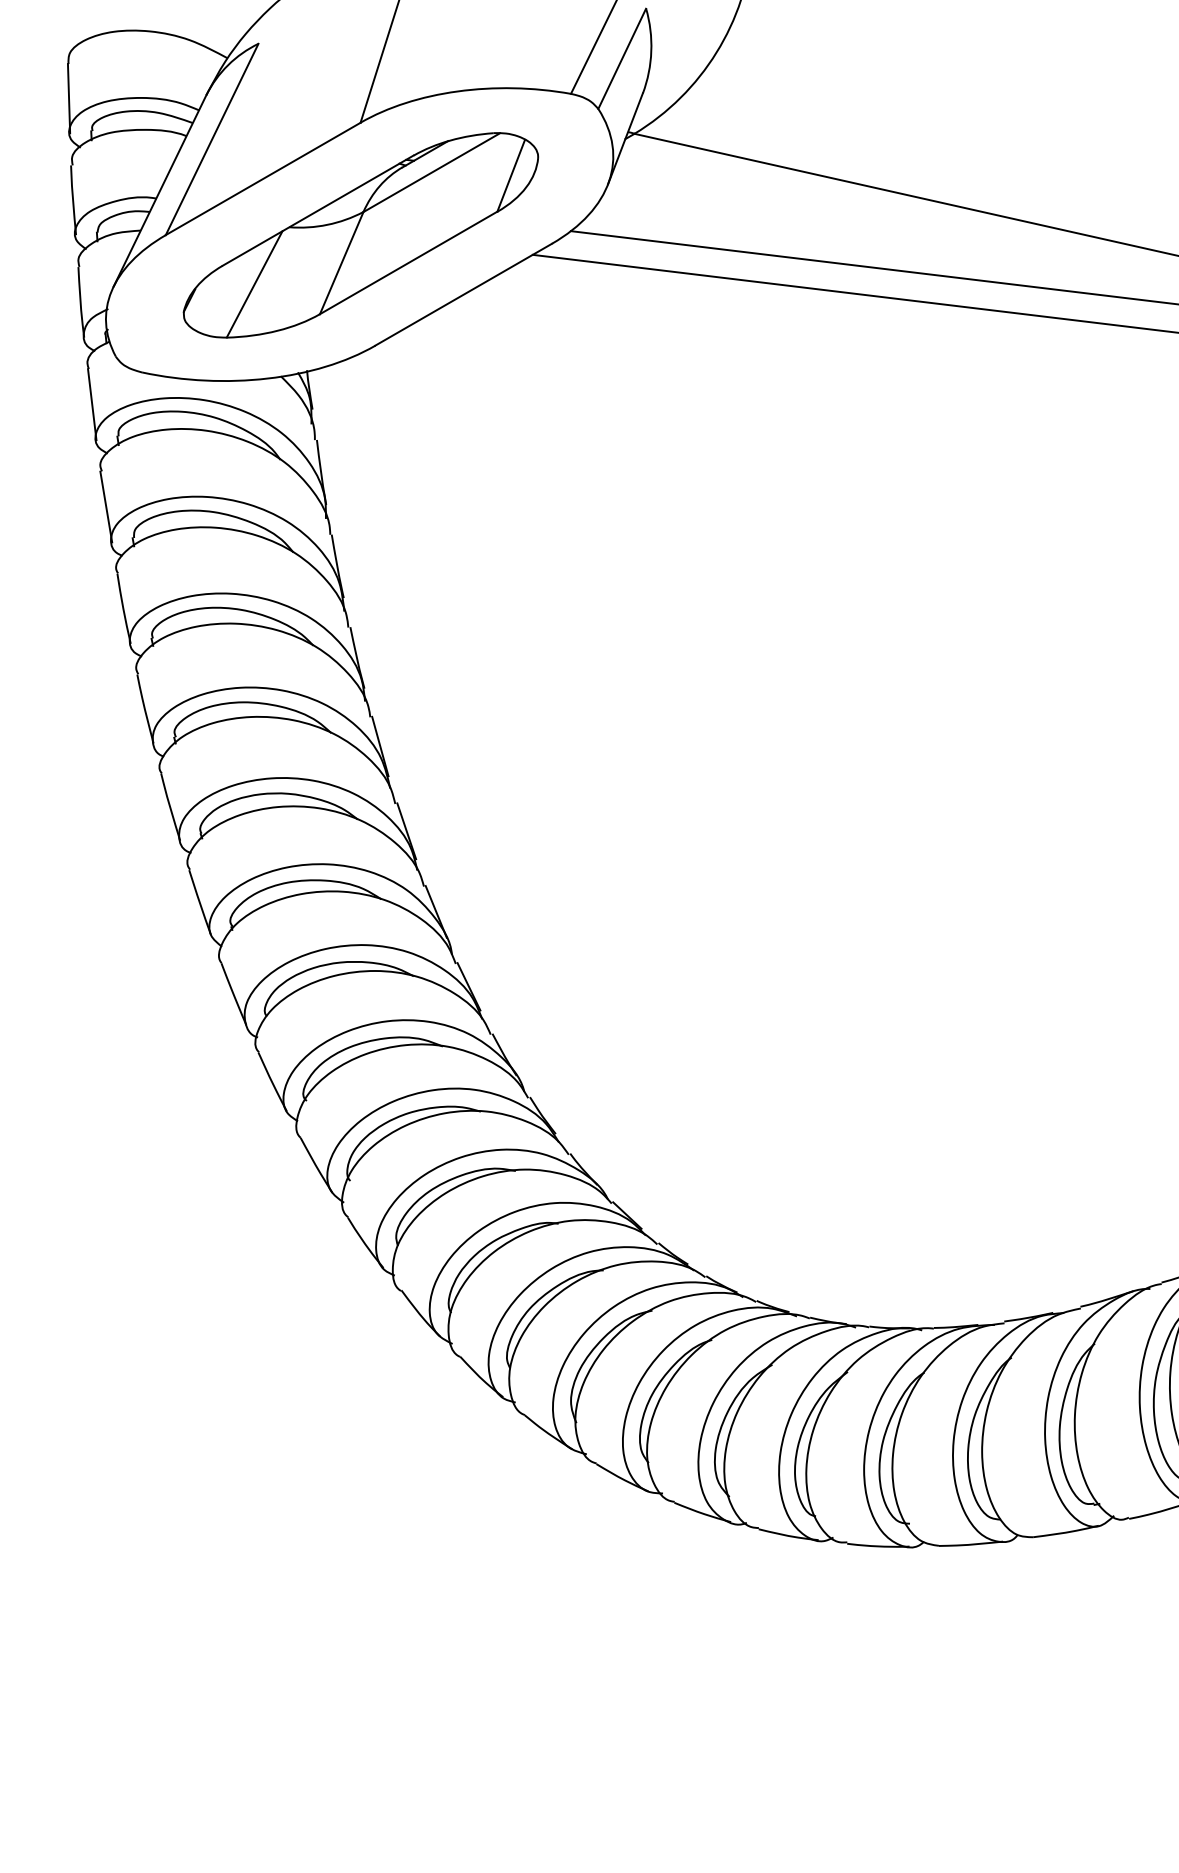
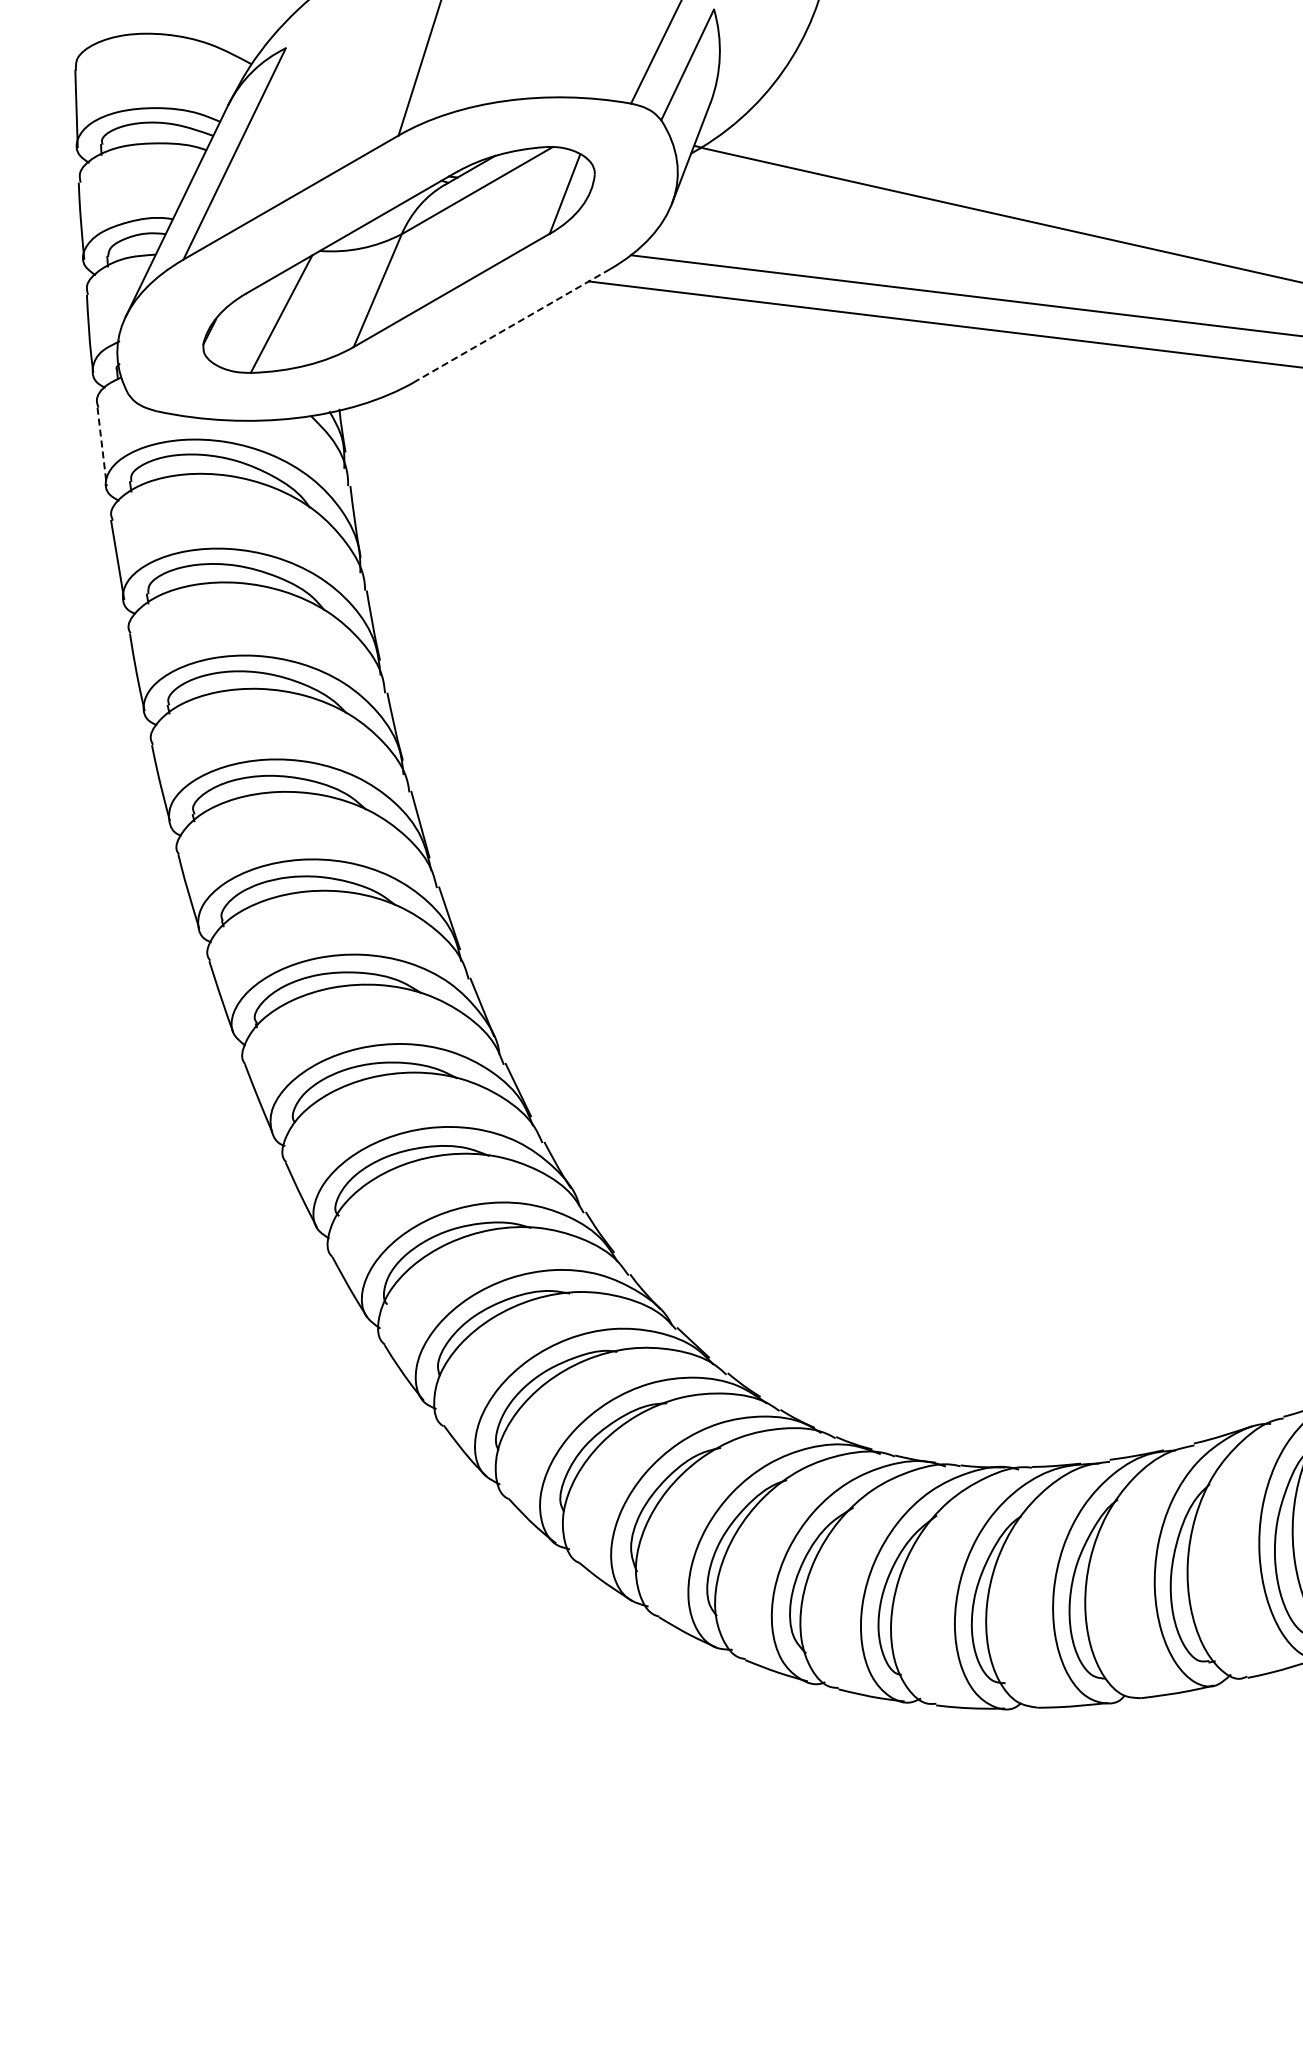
line: (463, 294) -> (512, 325), solid -> dashed
line: (92, 405) -> (102, 447), solid -> dashed

